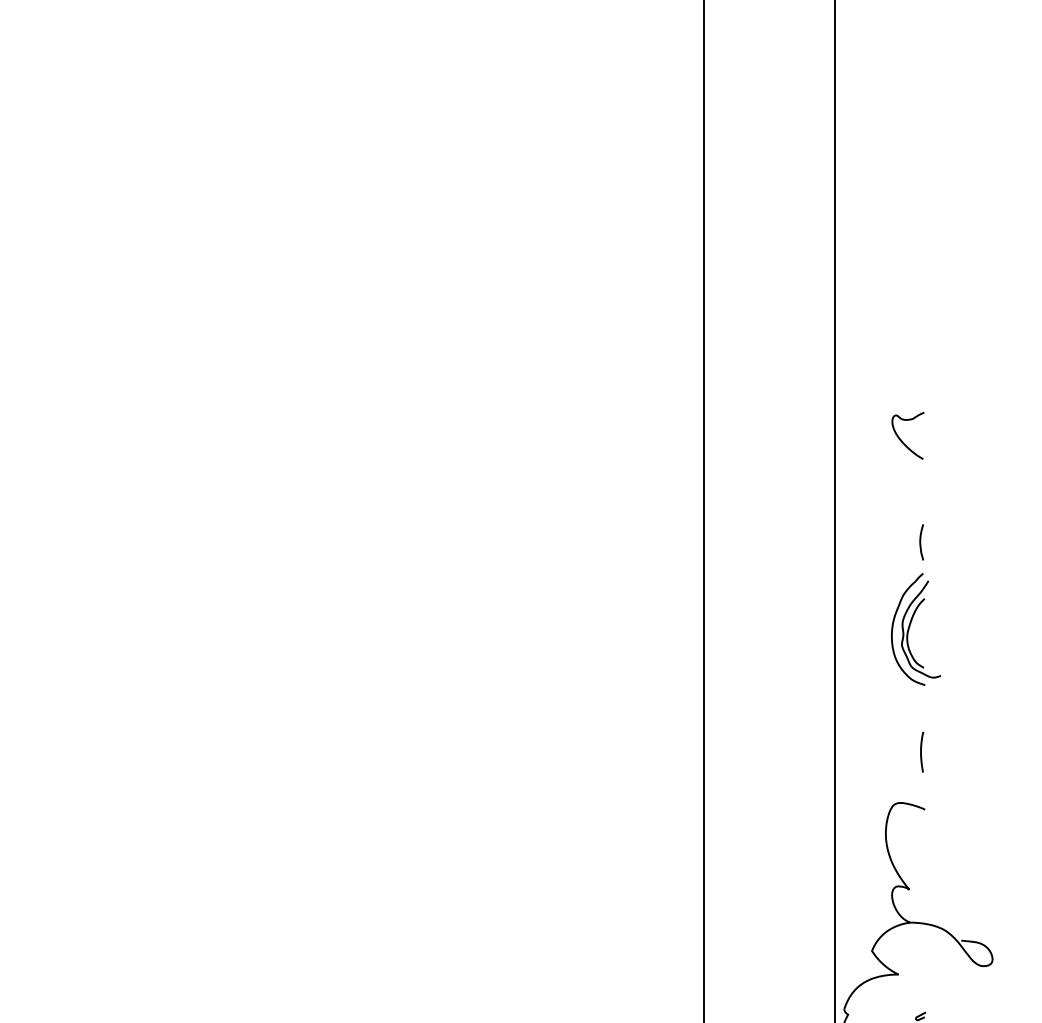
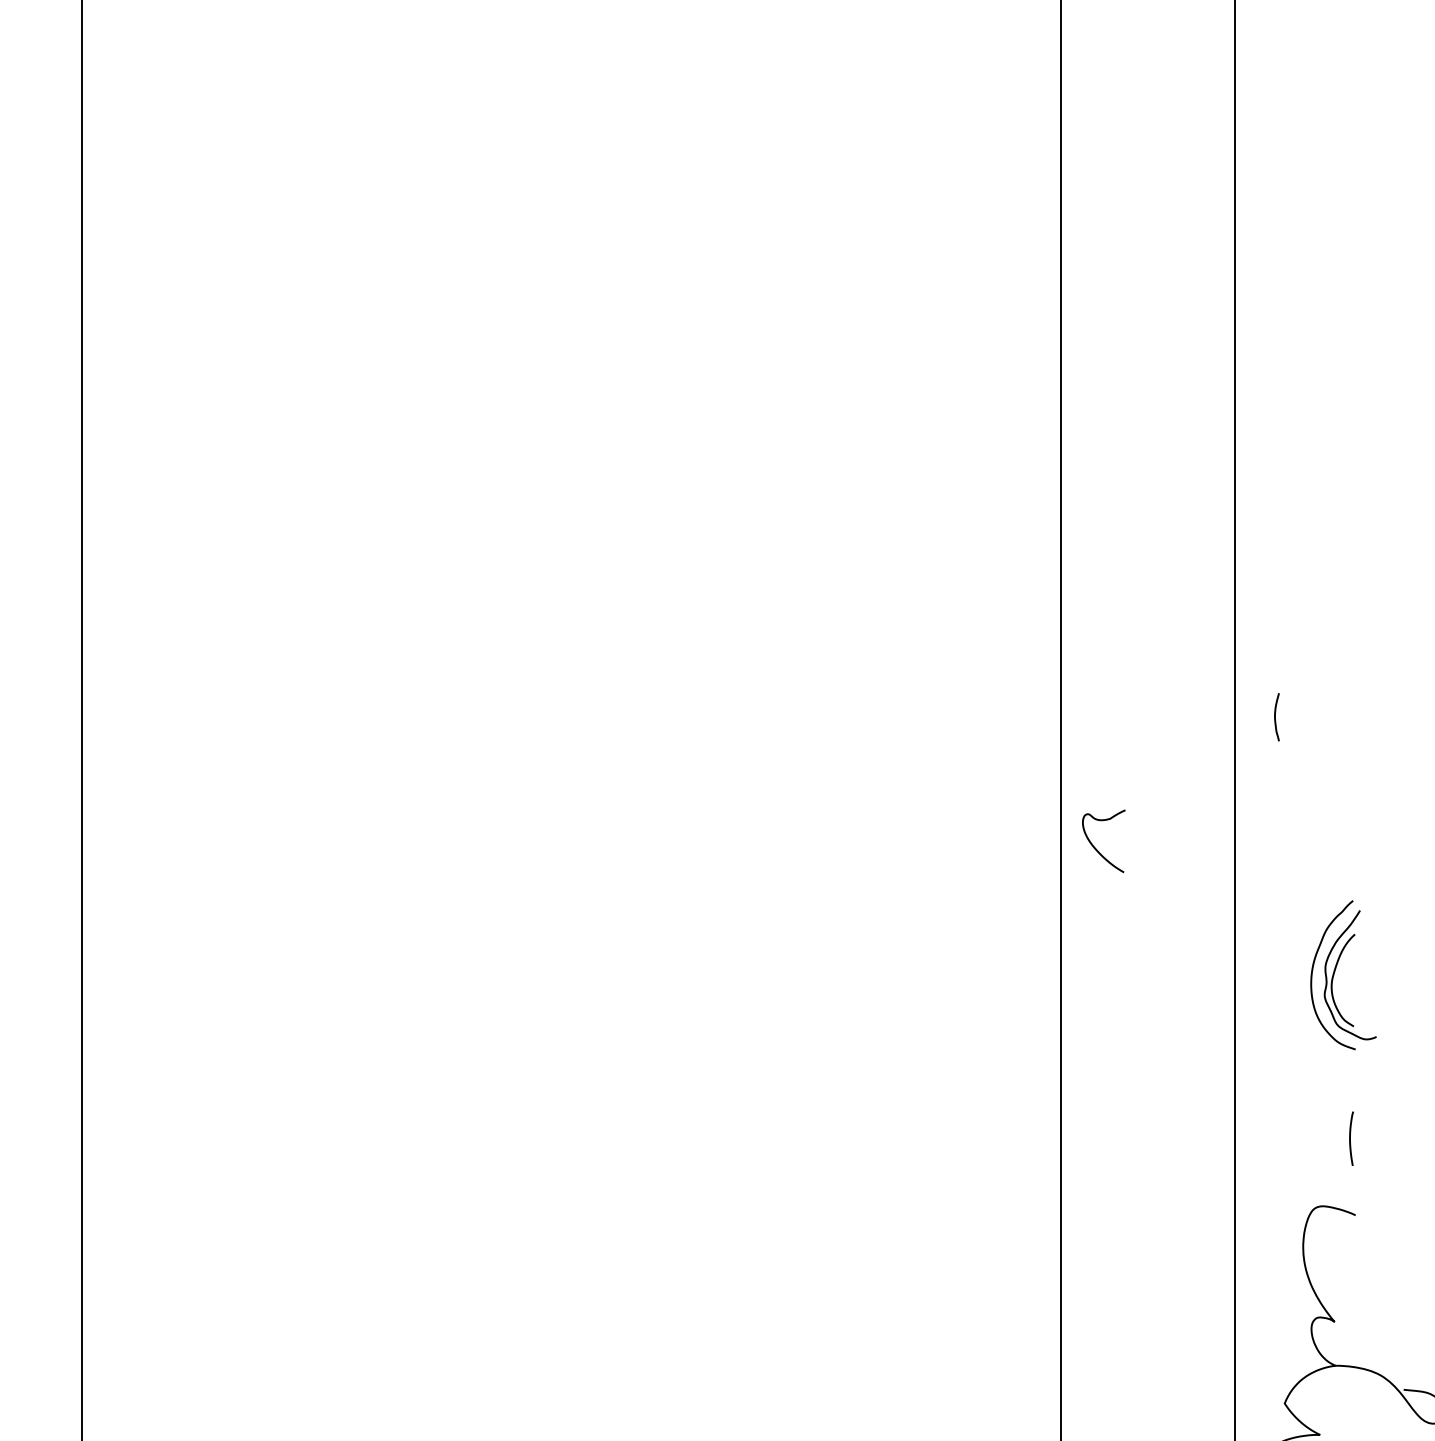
curve: (902, 441) -> (1096, 848), moved
curve: (920, 542) -> (1275, 717), moved

